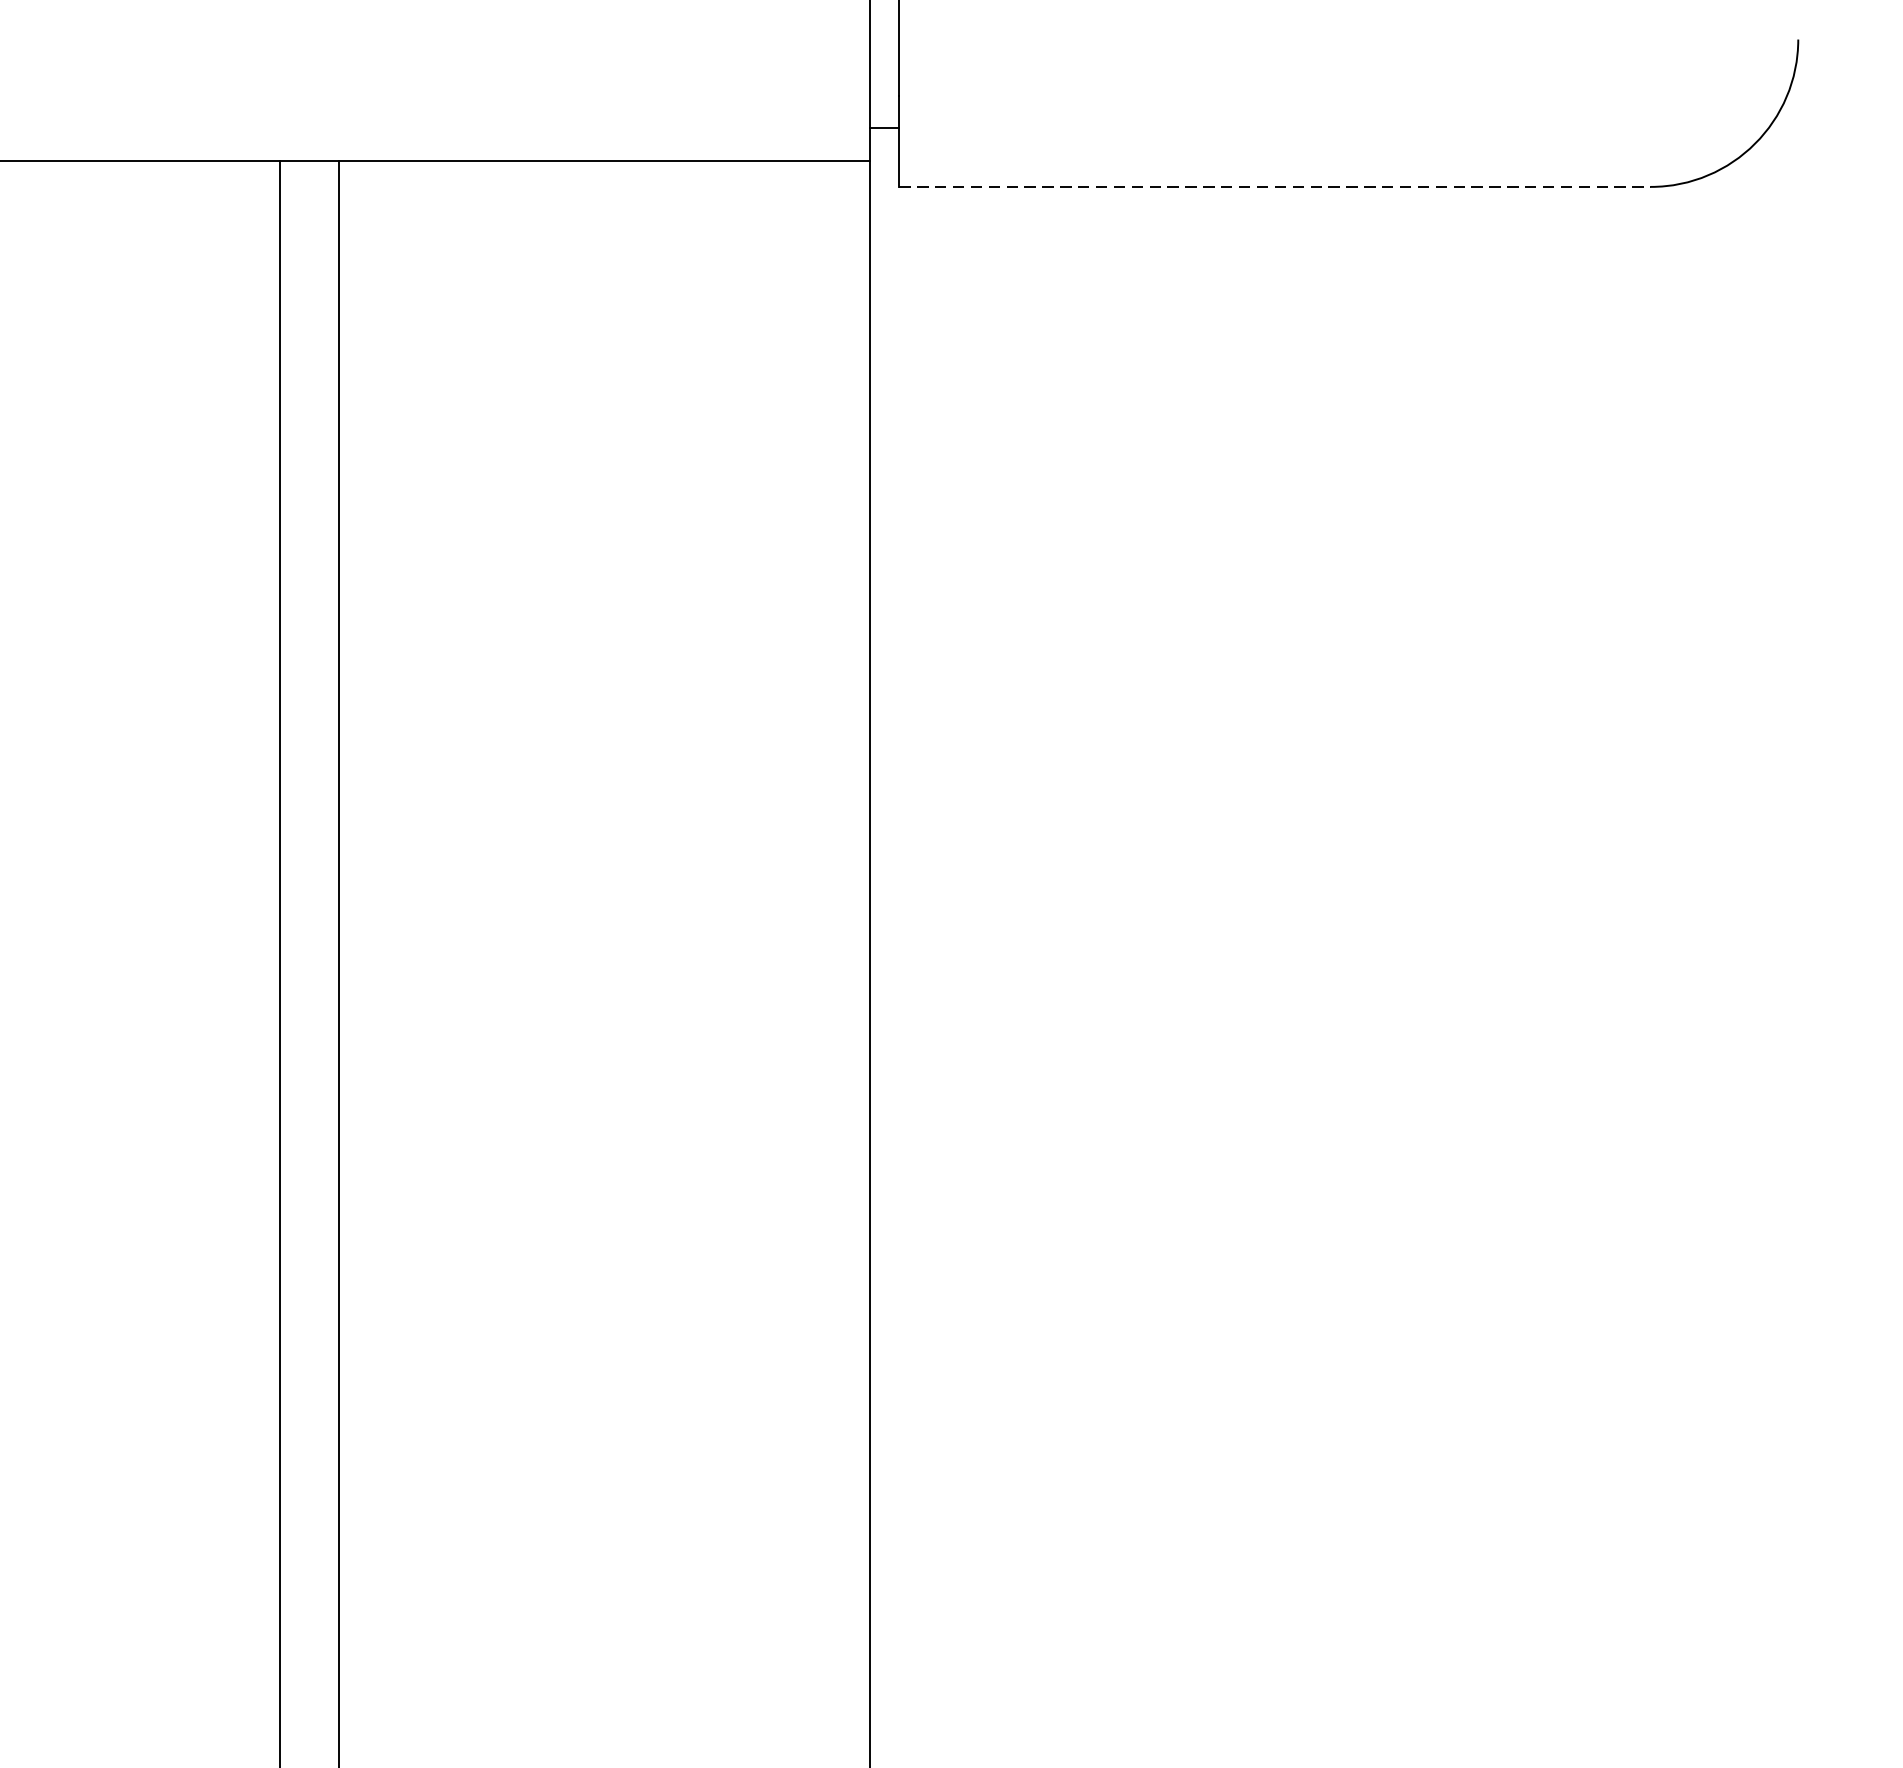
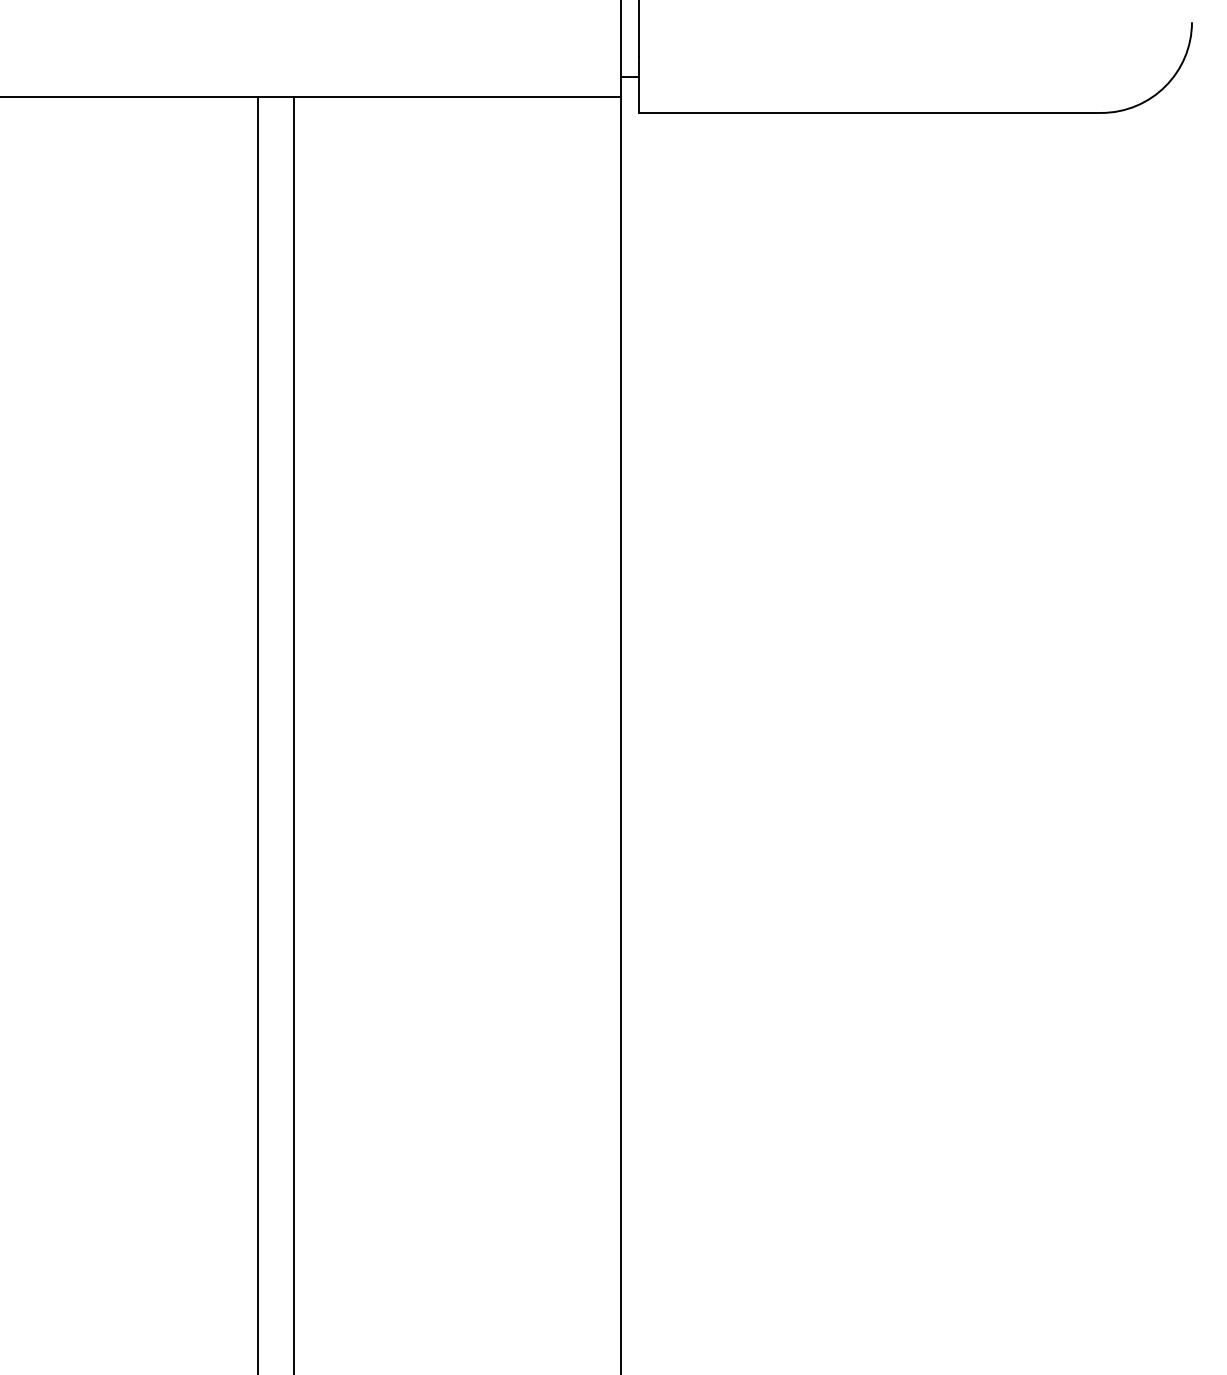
line: (1275, 186) -> (870, 112), dashed -> solid

